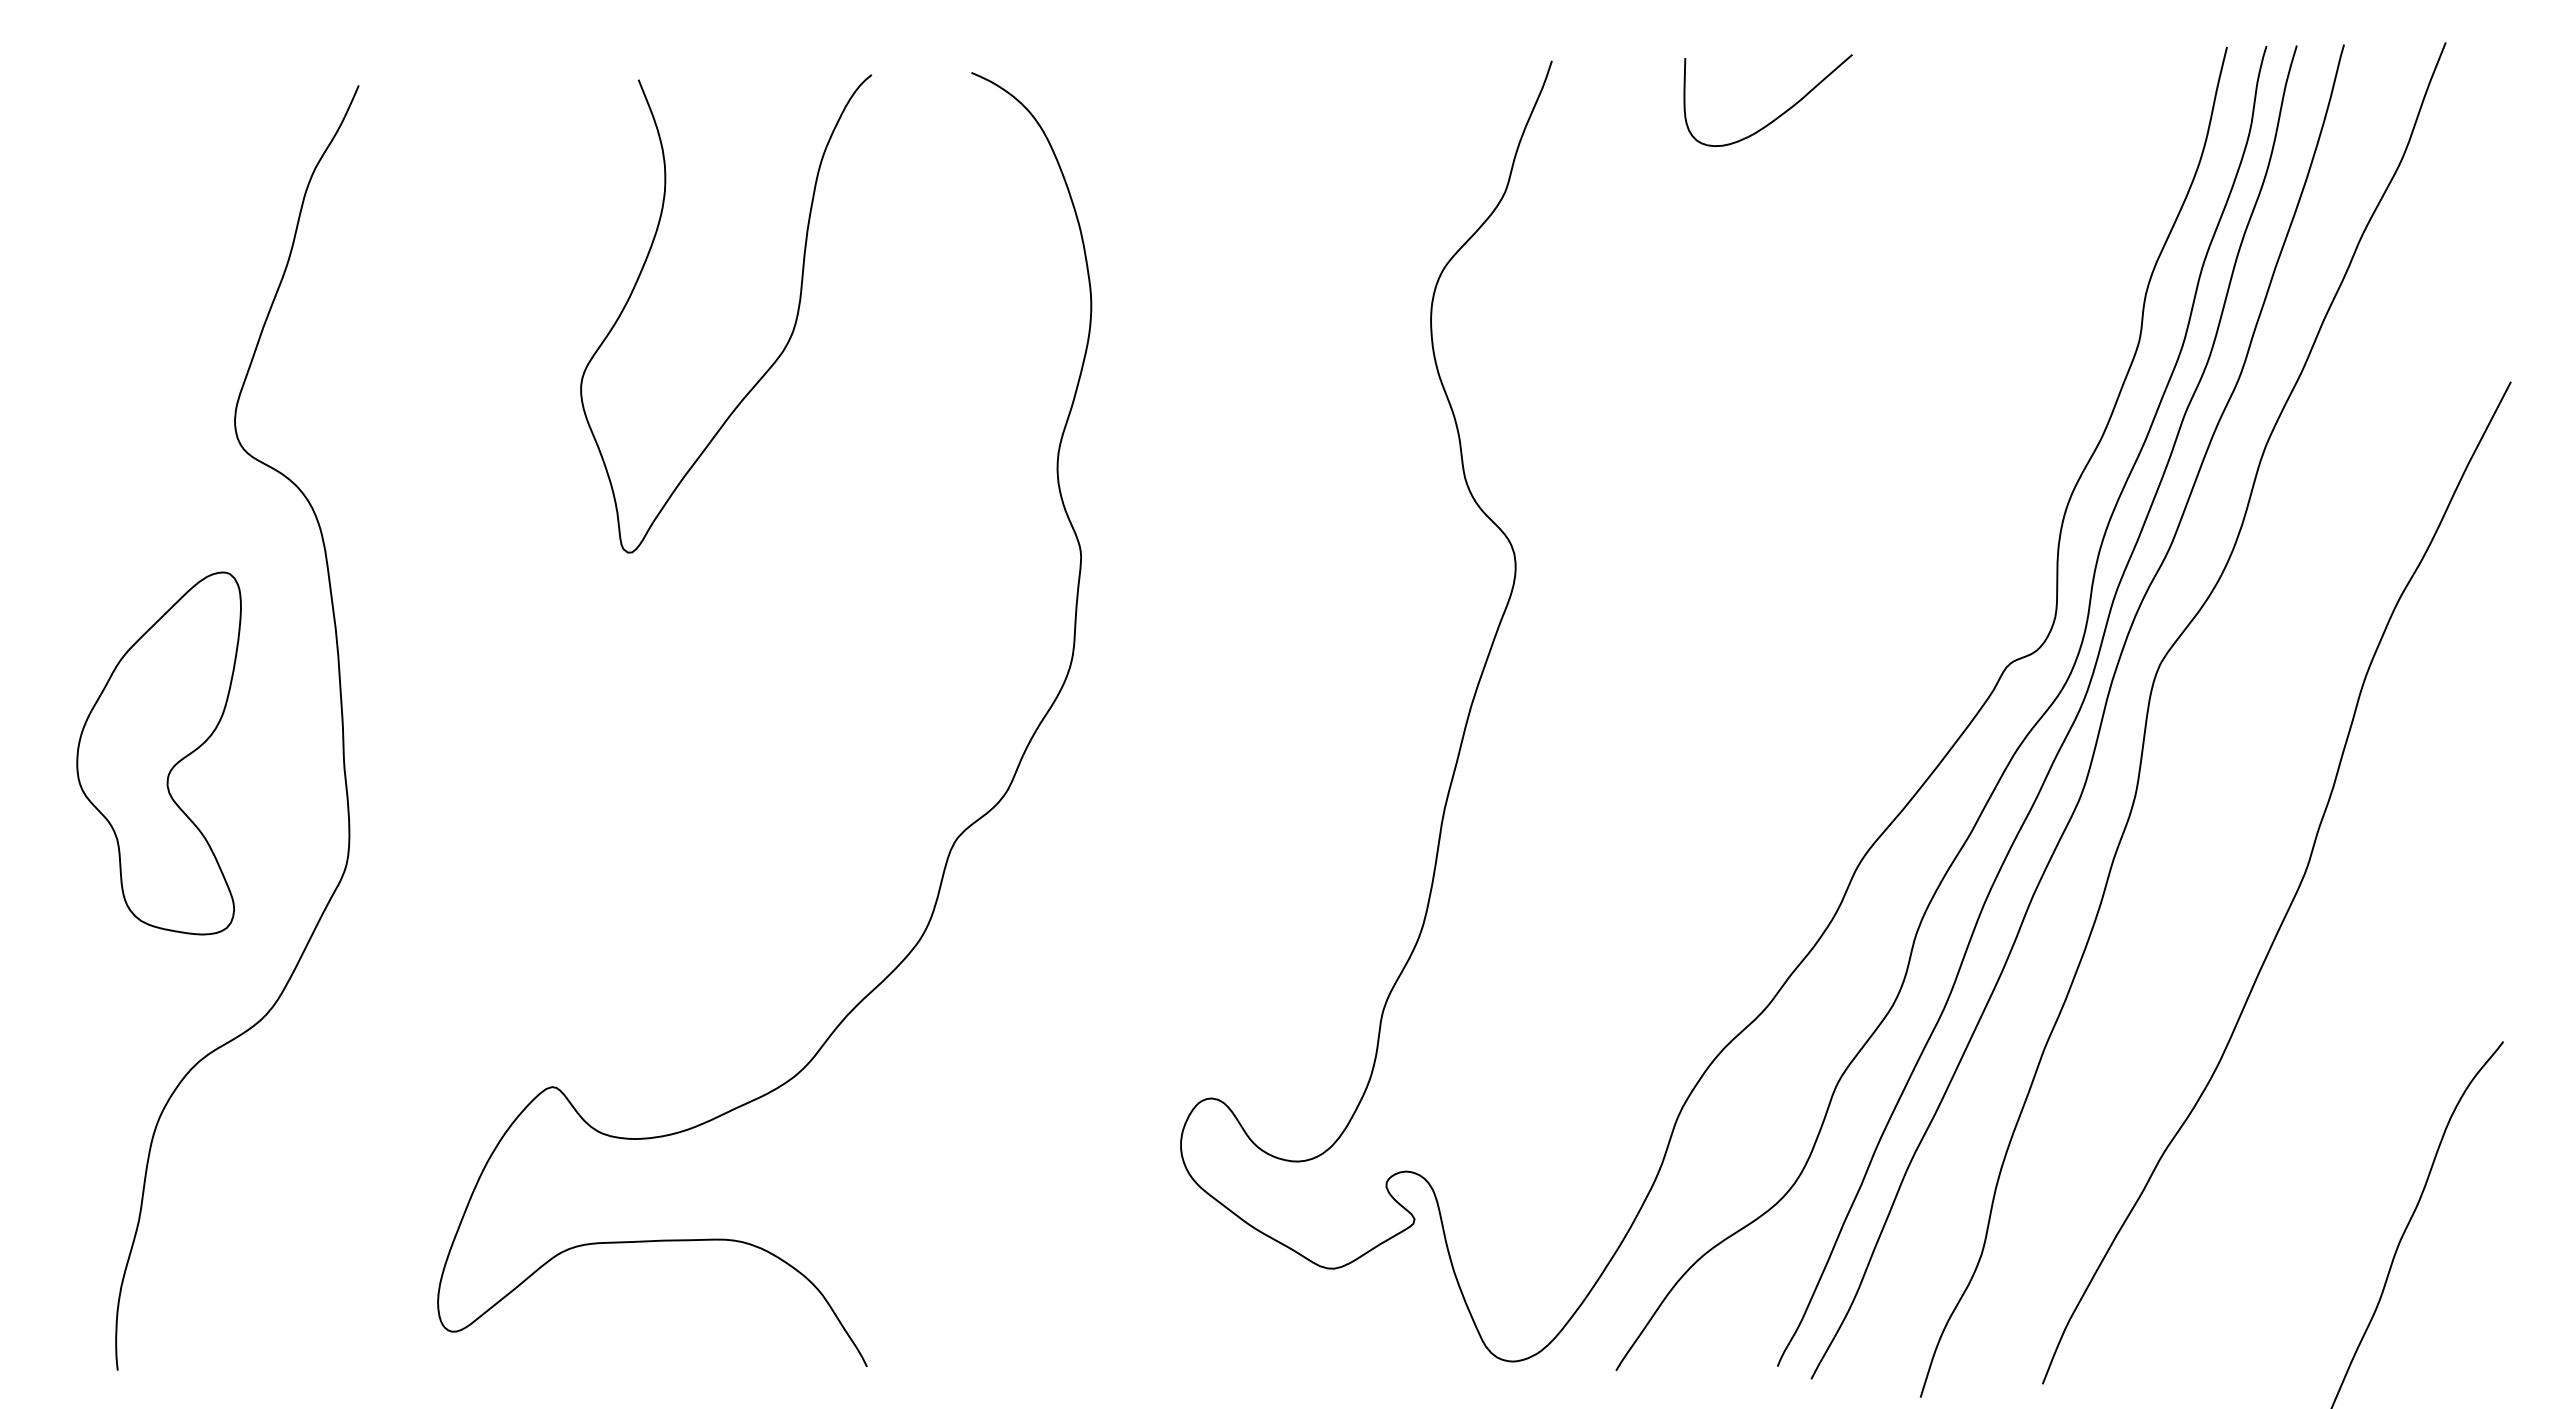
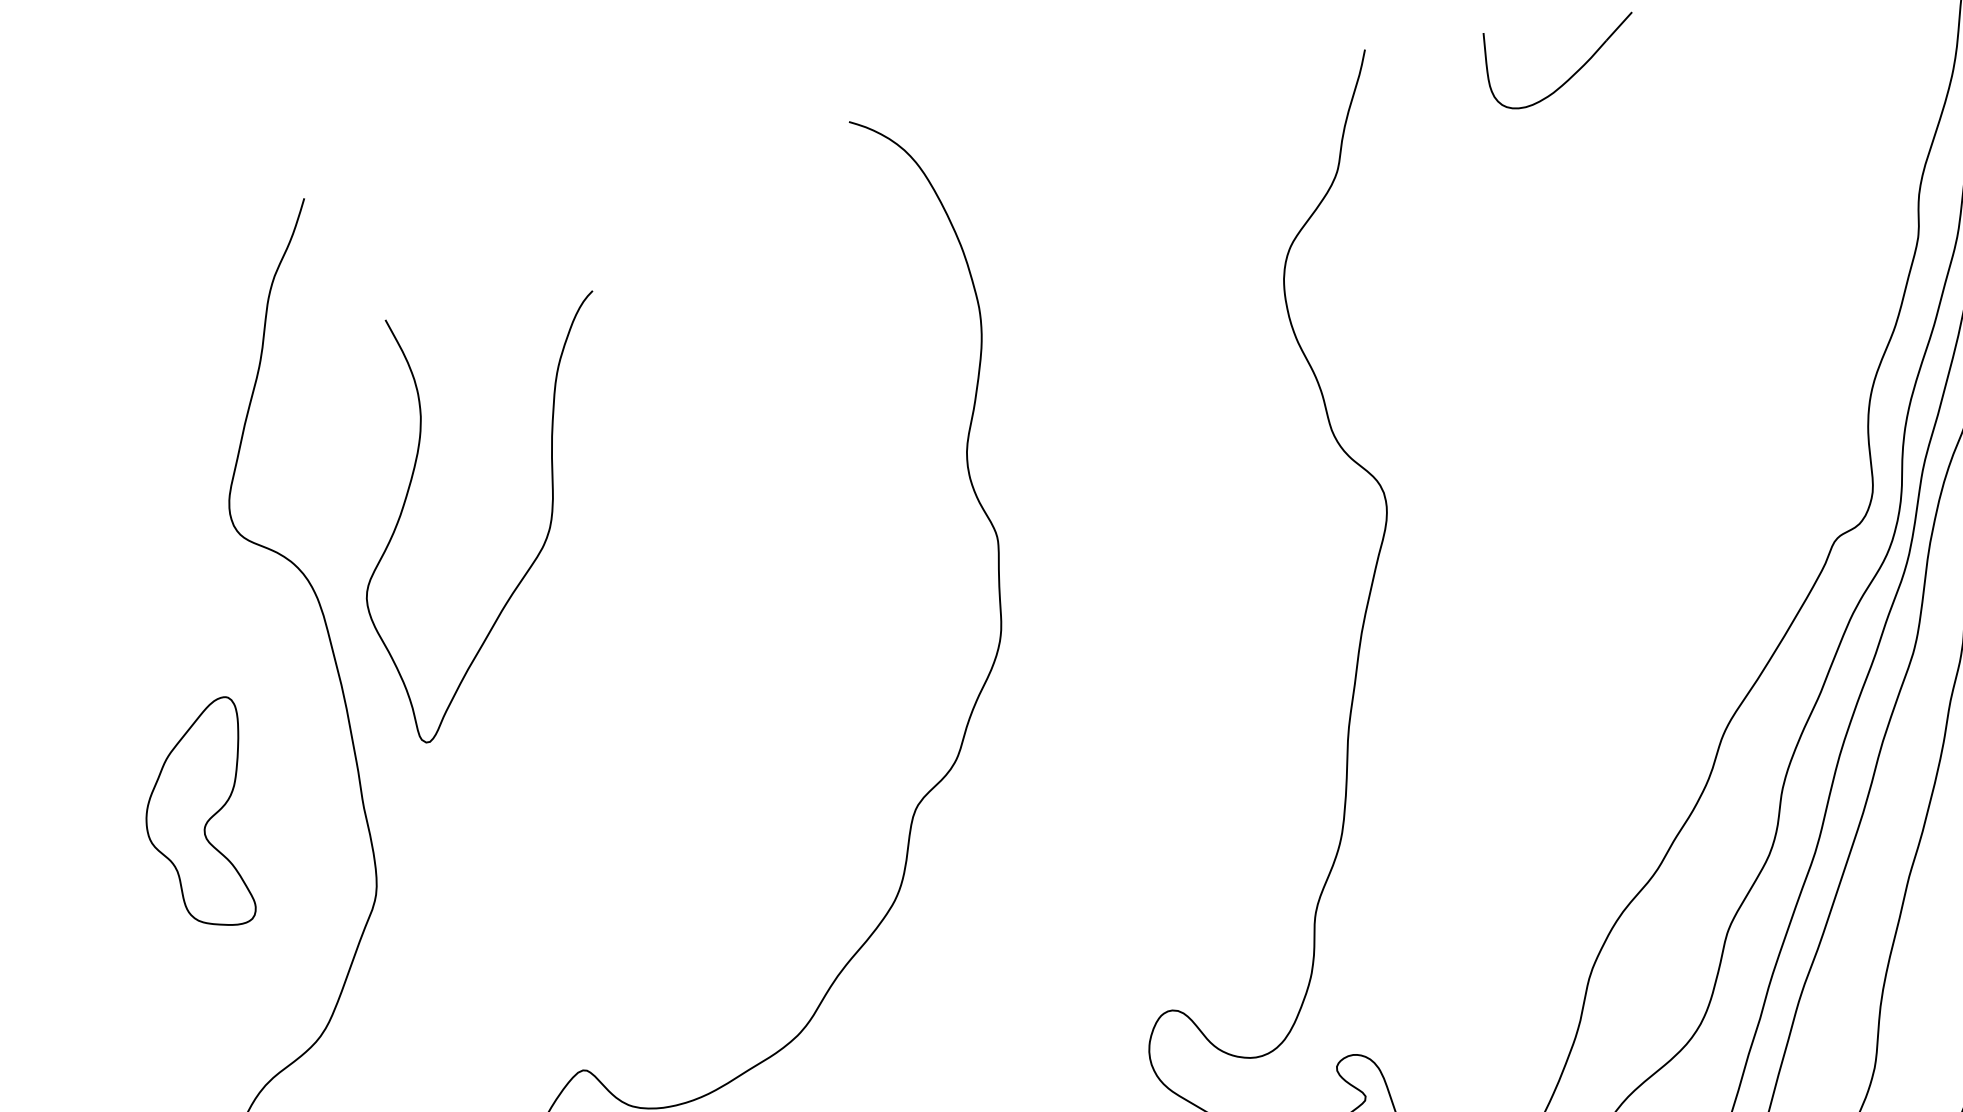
curve: (784, 346) -> (543, 542), moved
part: (158, 753) -> (196, 814), size x0.7

